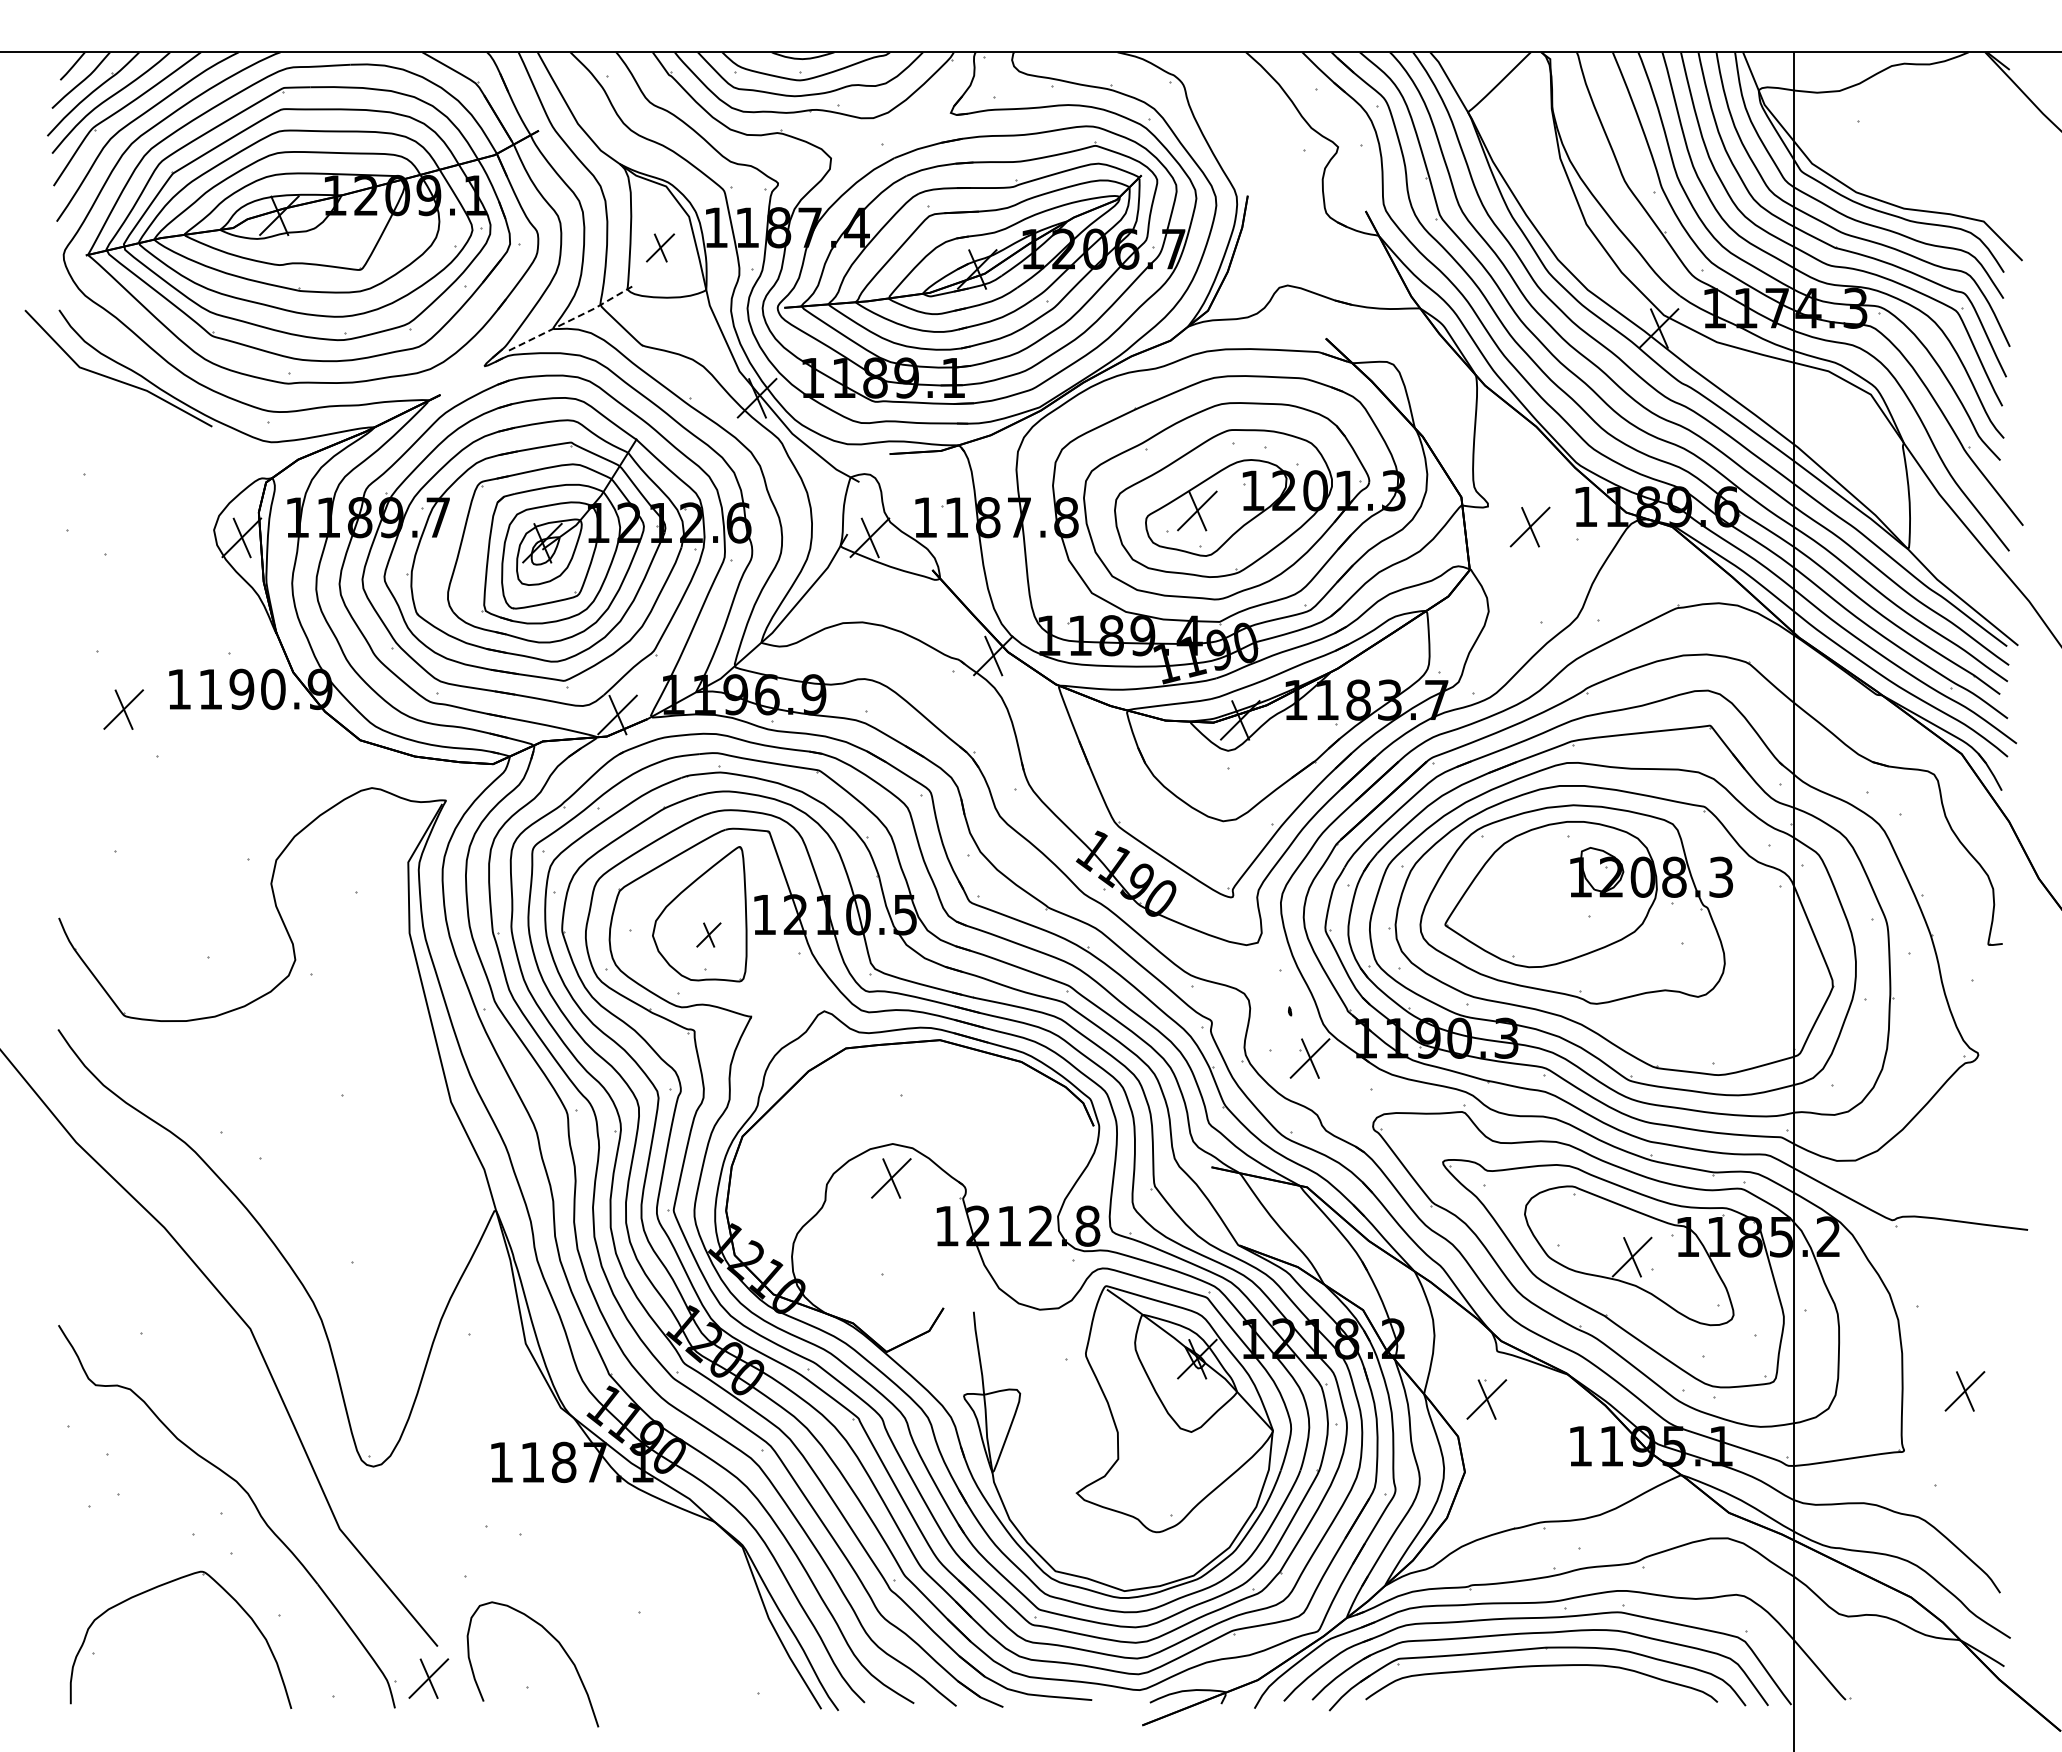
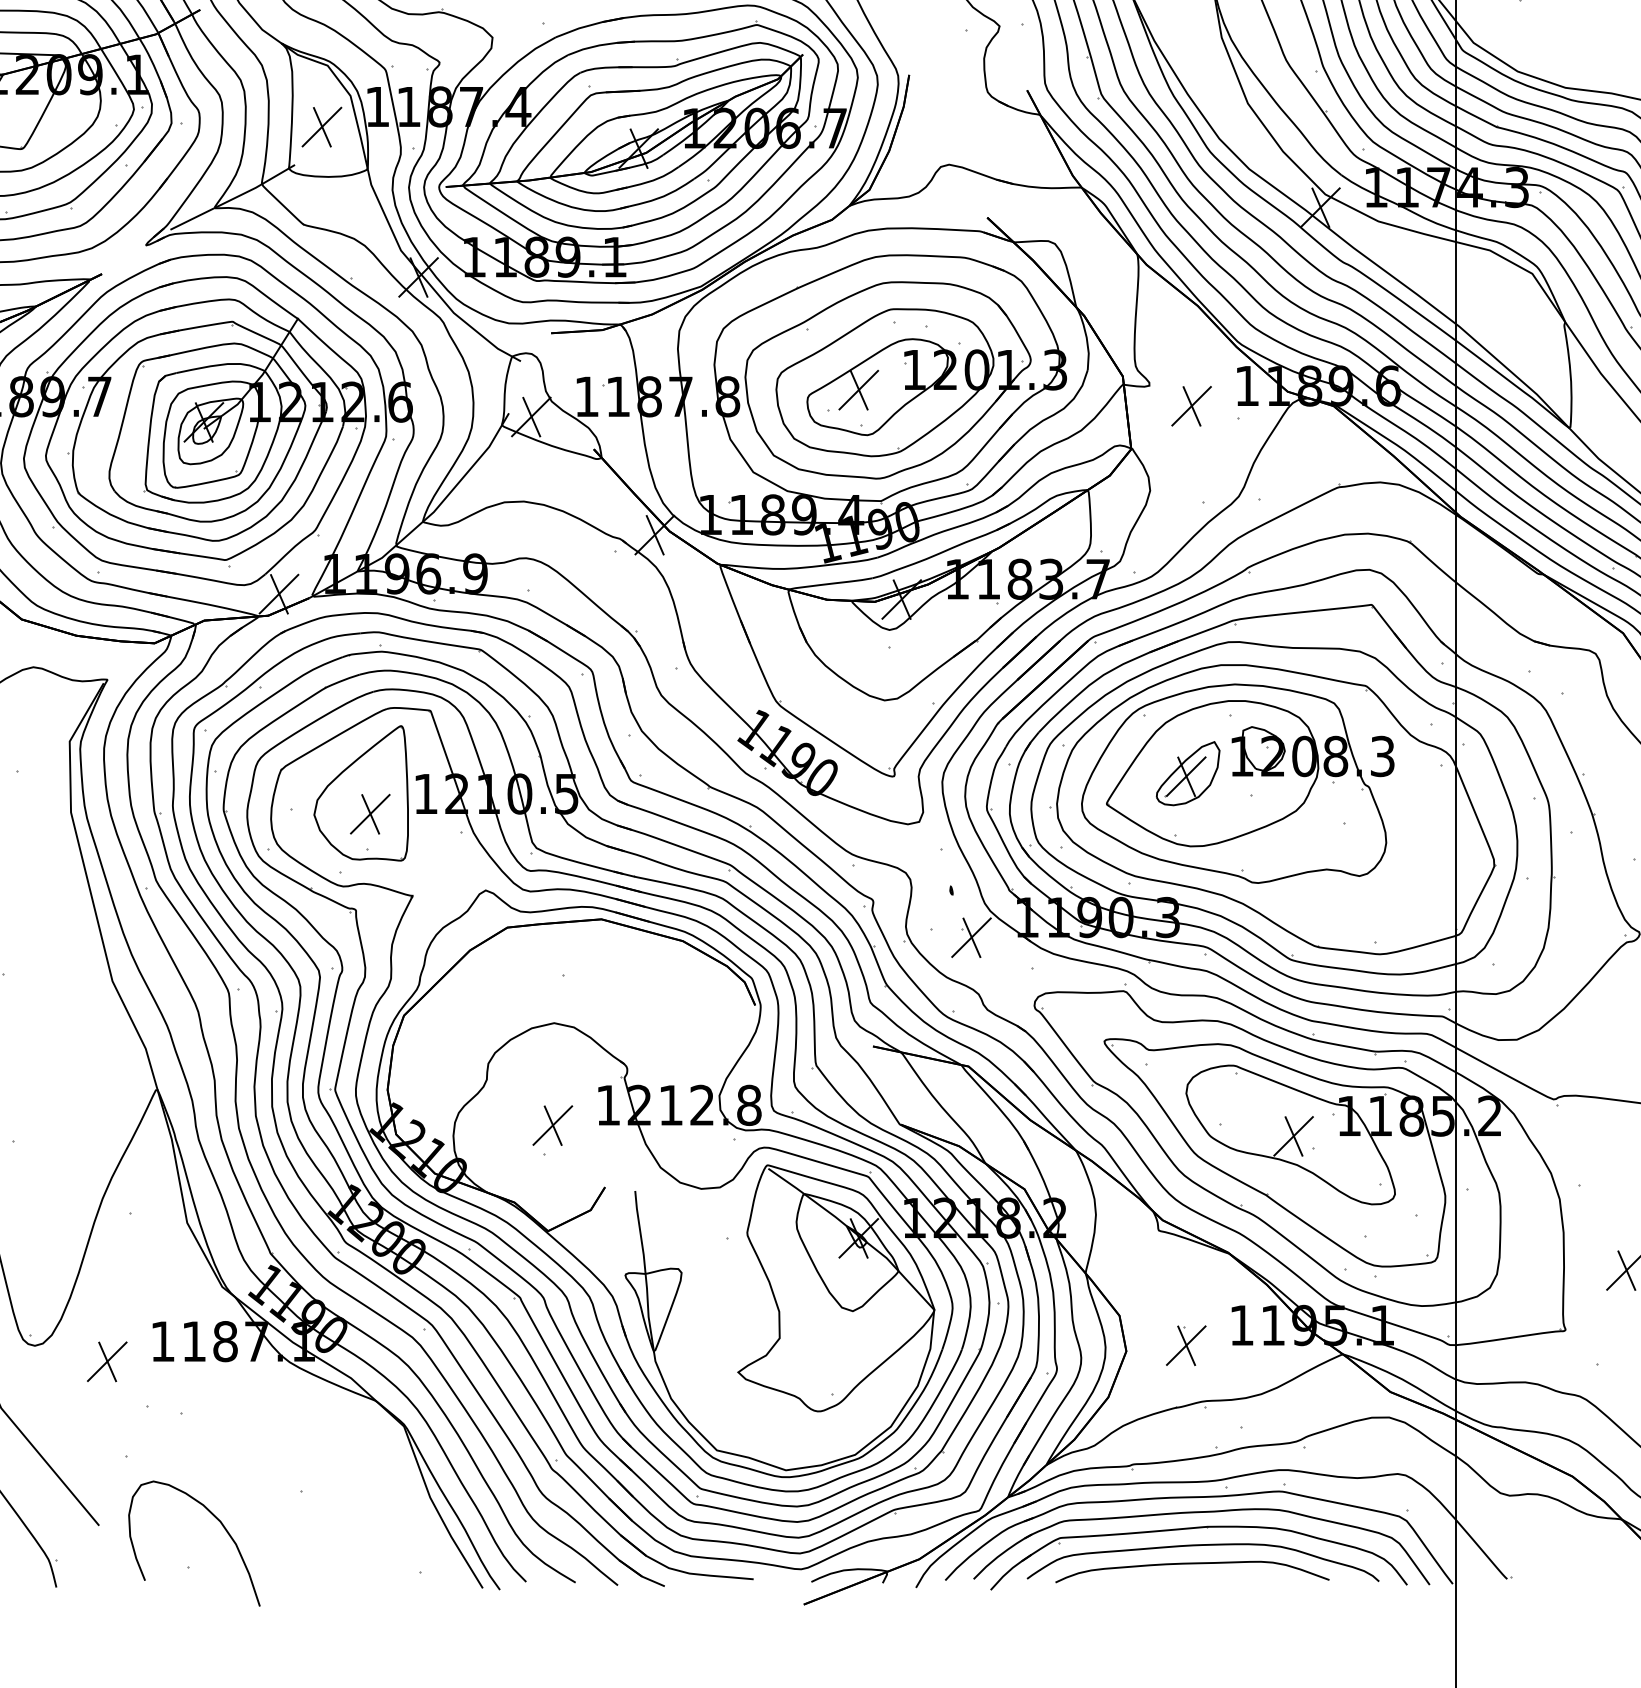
part: (660, 247) -> (321, 126), size x1.43
line: (573, 319) -> (234, 198), dashed -> solid
part: (1526, 893) -> (1187, 772), added
part: (708, 934) -> (369, 813), size x1.67
part: (891, 1178) -> (552, 1125), moved
part: (1486, 1399) -> (1185, 1345), moved
part: (428, 1678) -> (106, 1361), moved
curve: (1531, 1685) -> (1192, 1564), added

